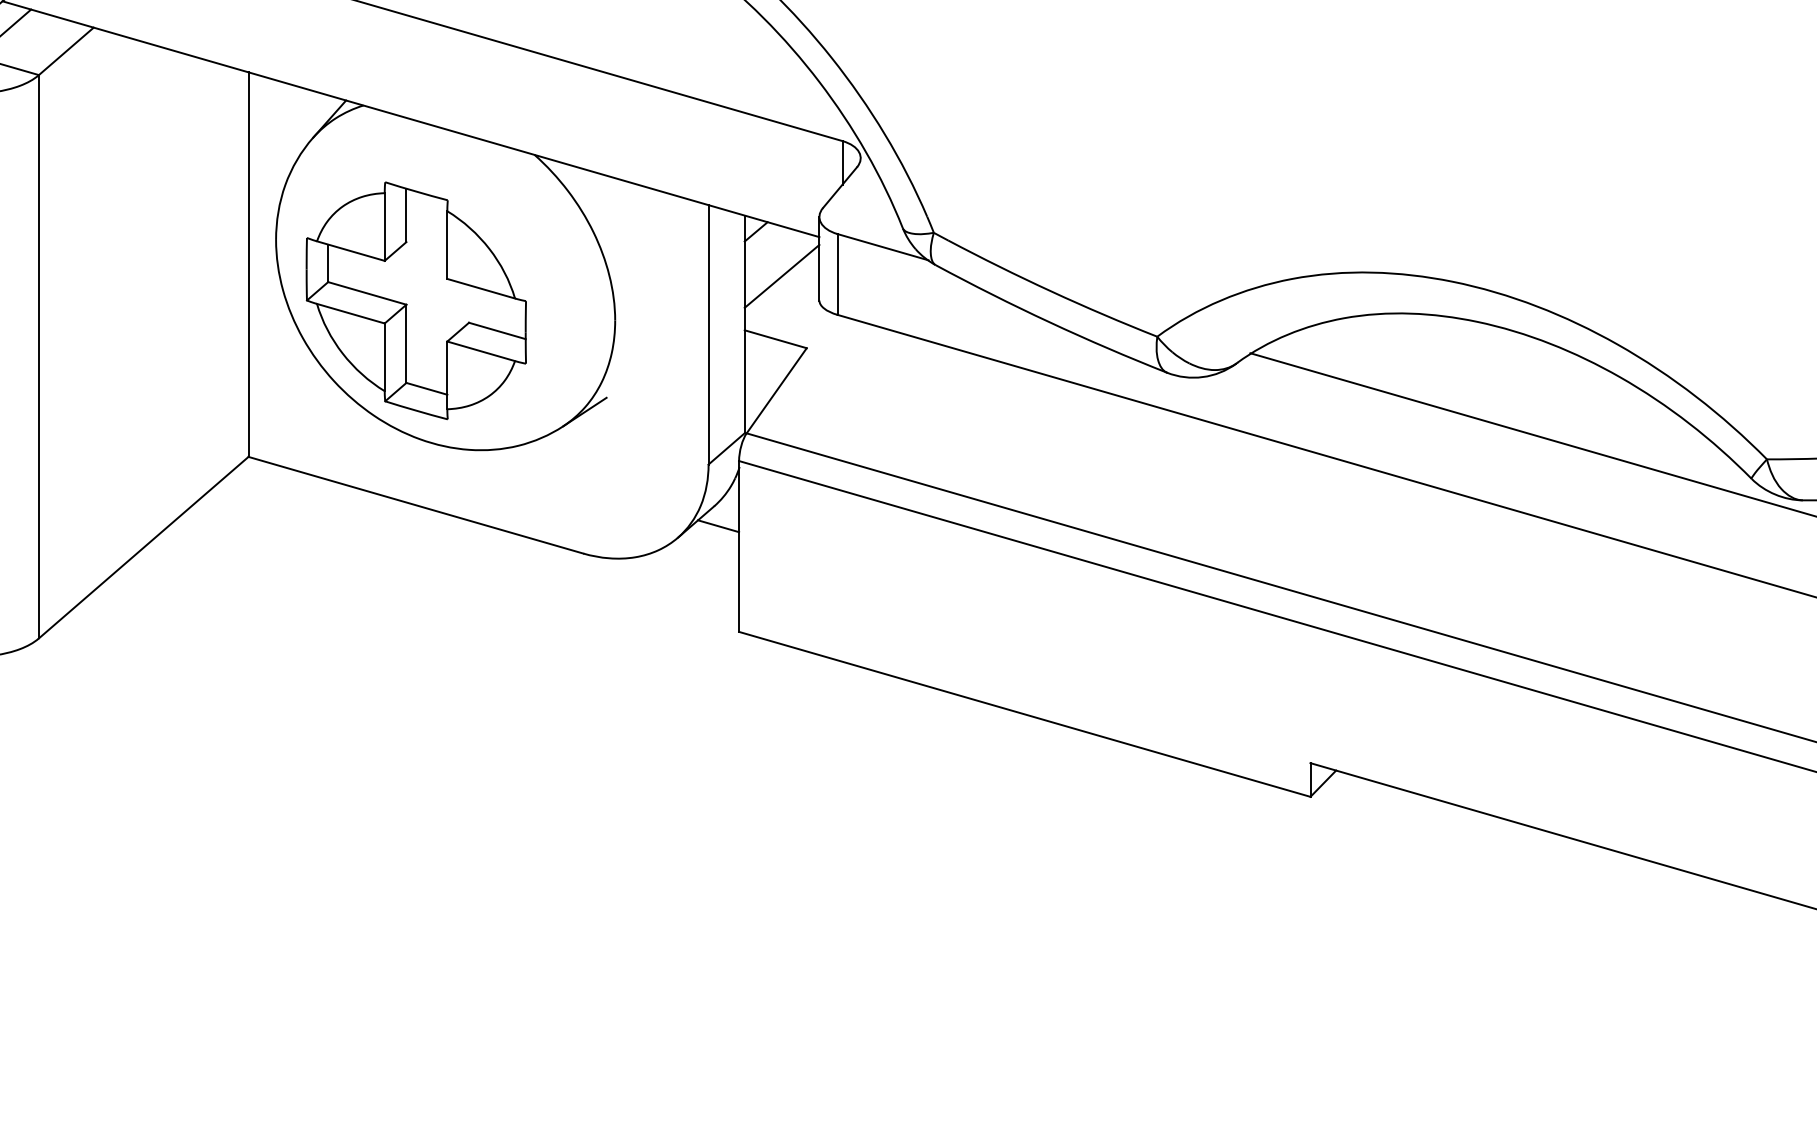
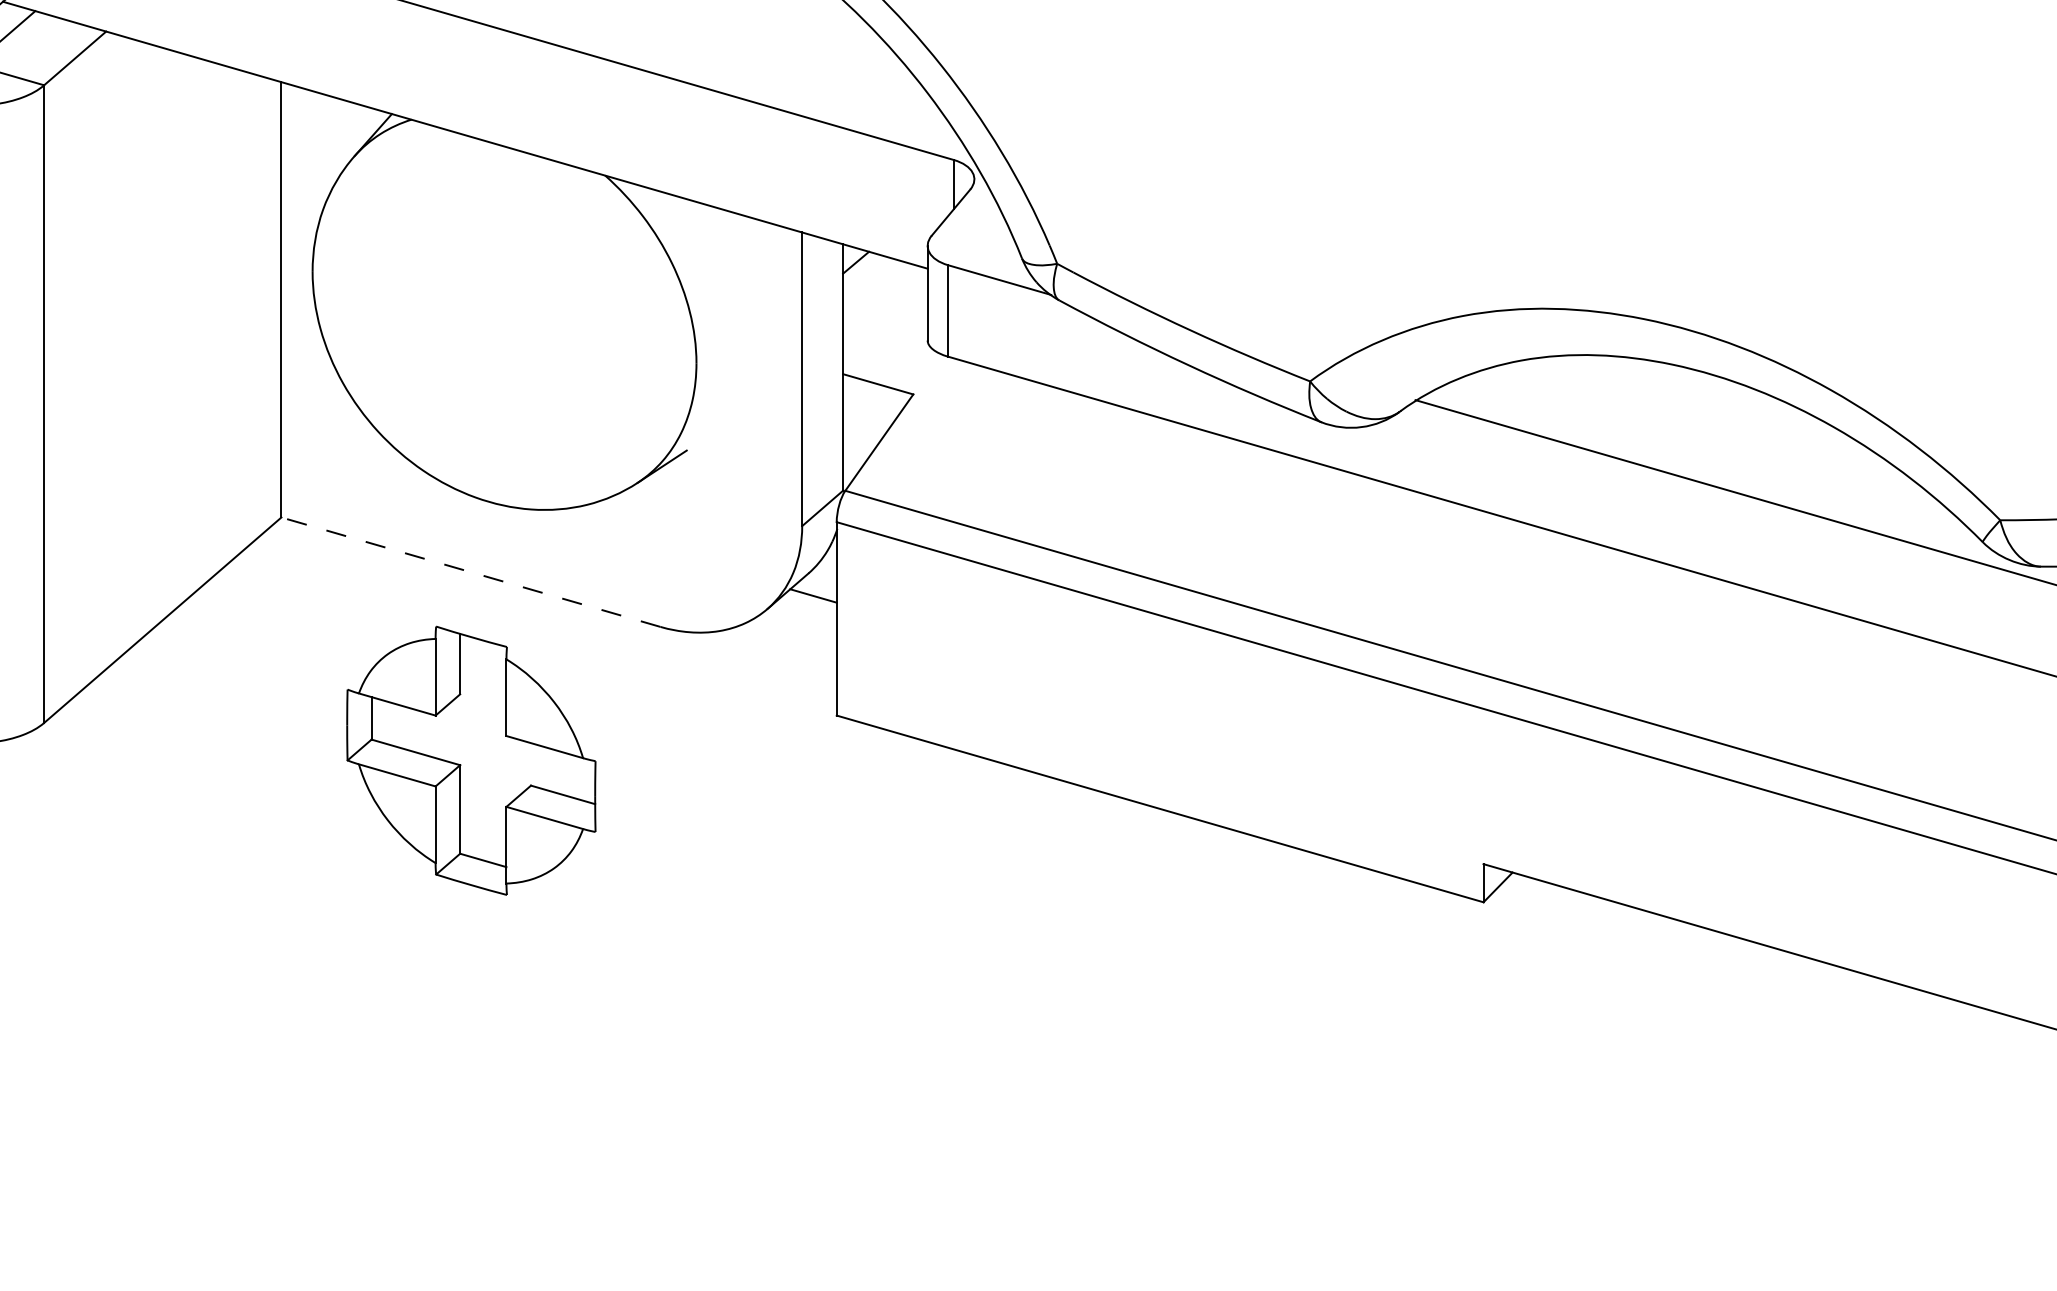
line: (782, 275) -> (885, 312), removed
part: (416, 300) -> (471, 760), moved
line: (415, 505) -> (470, 572), solid -> dashed

